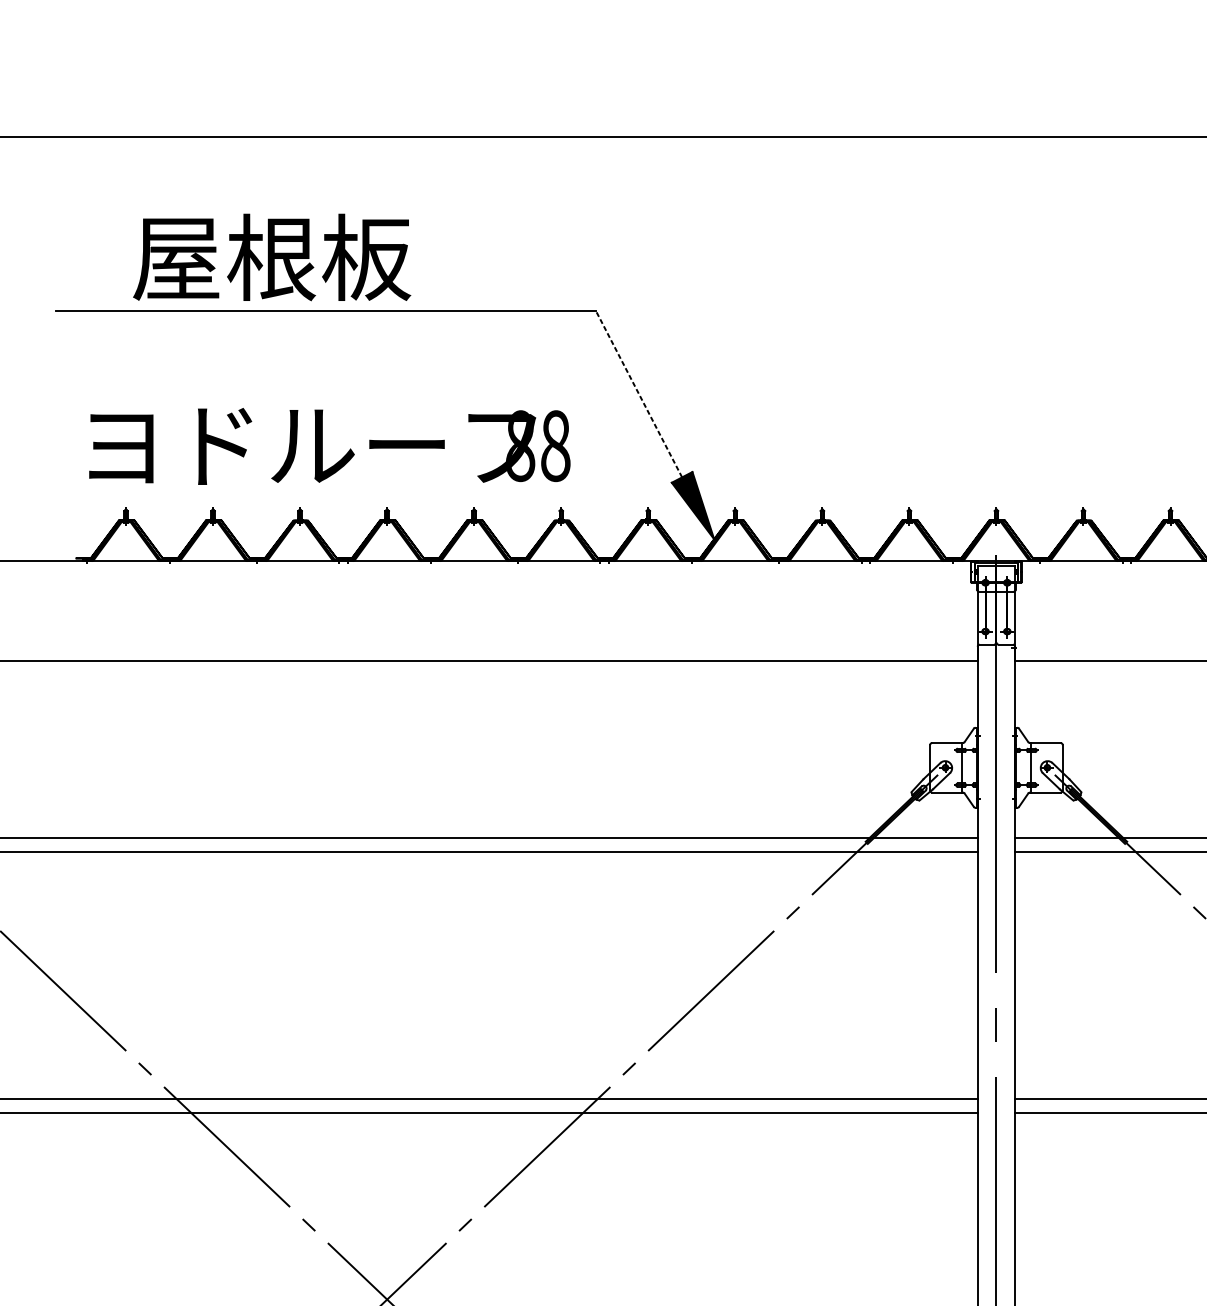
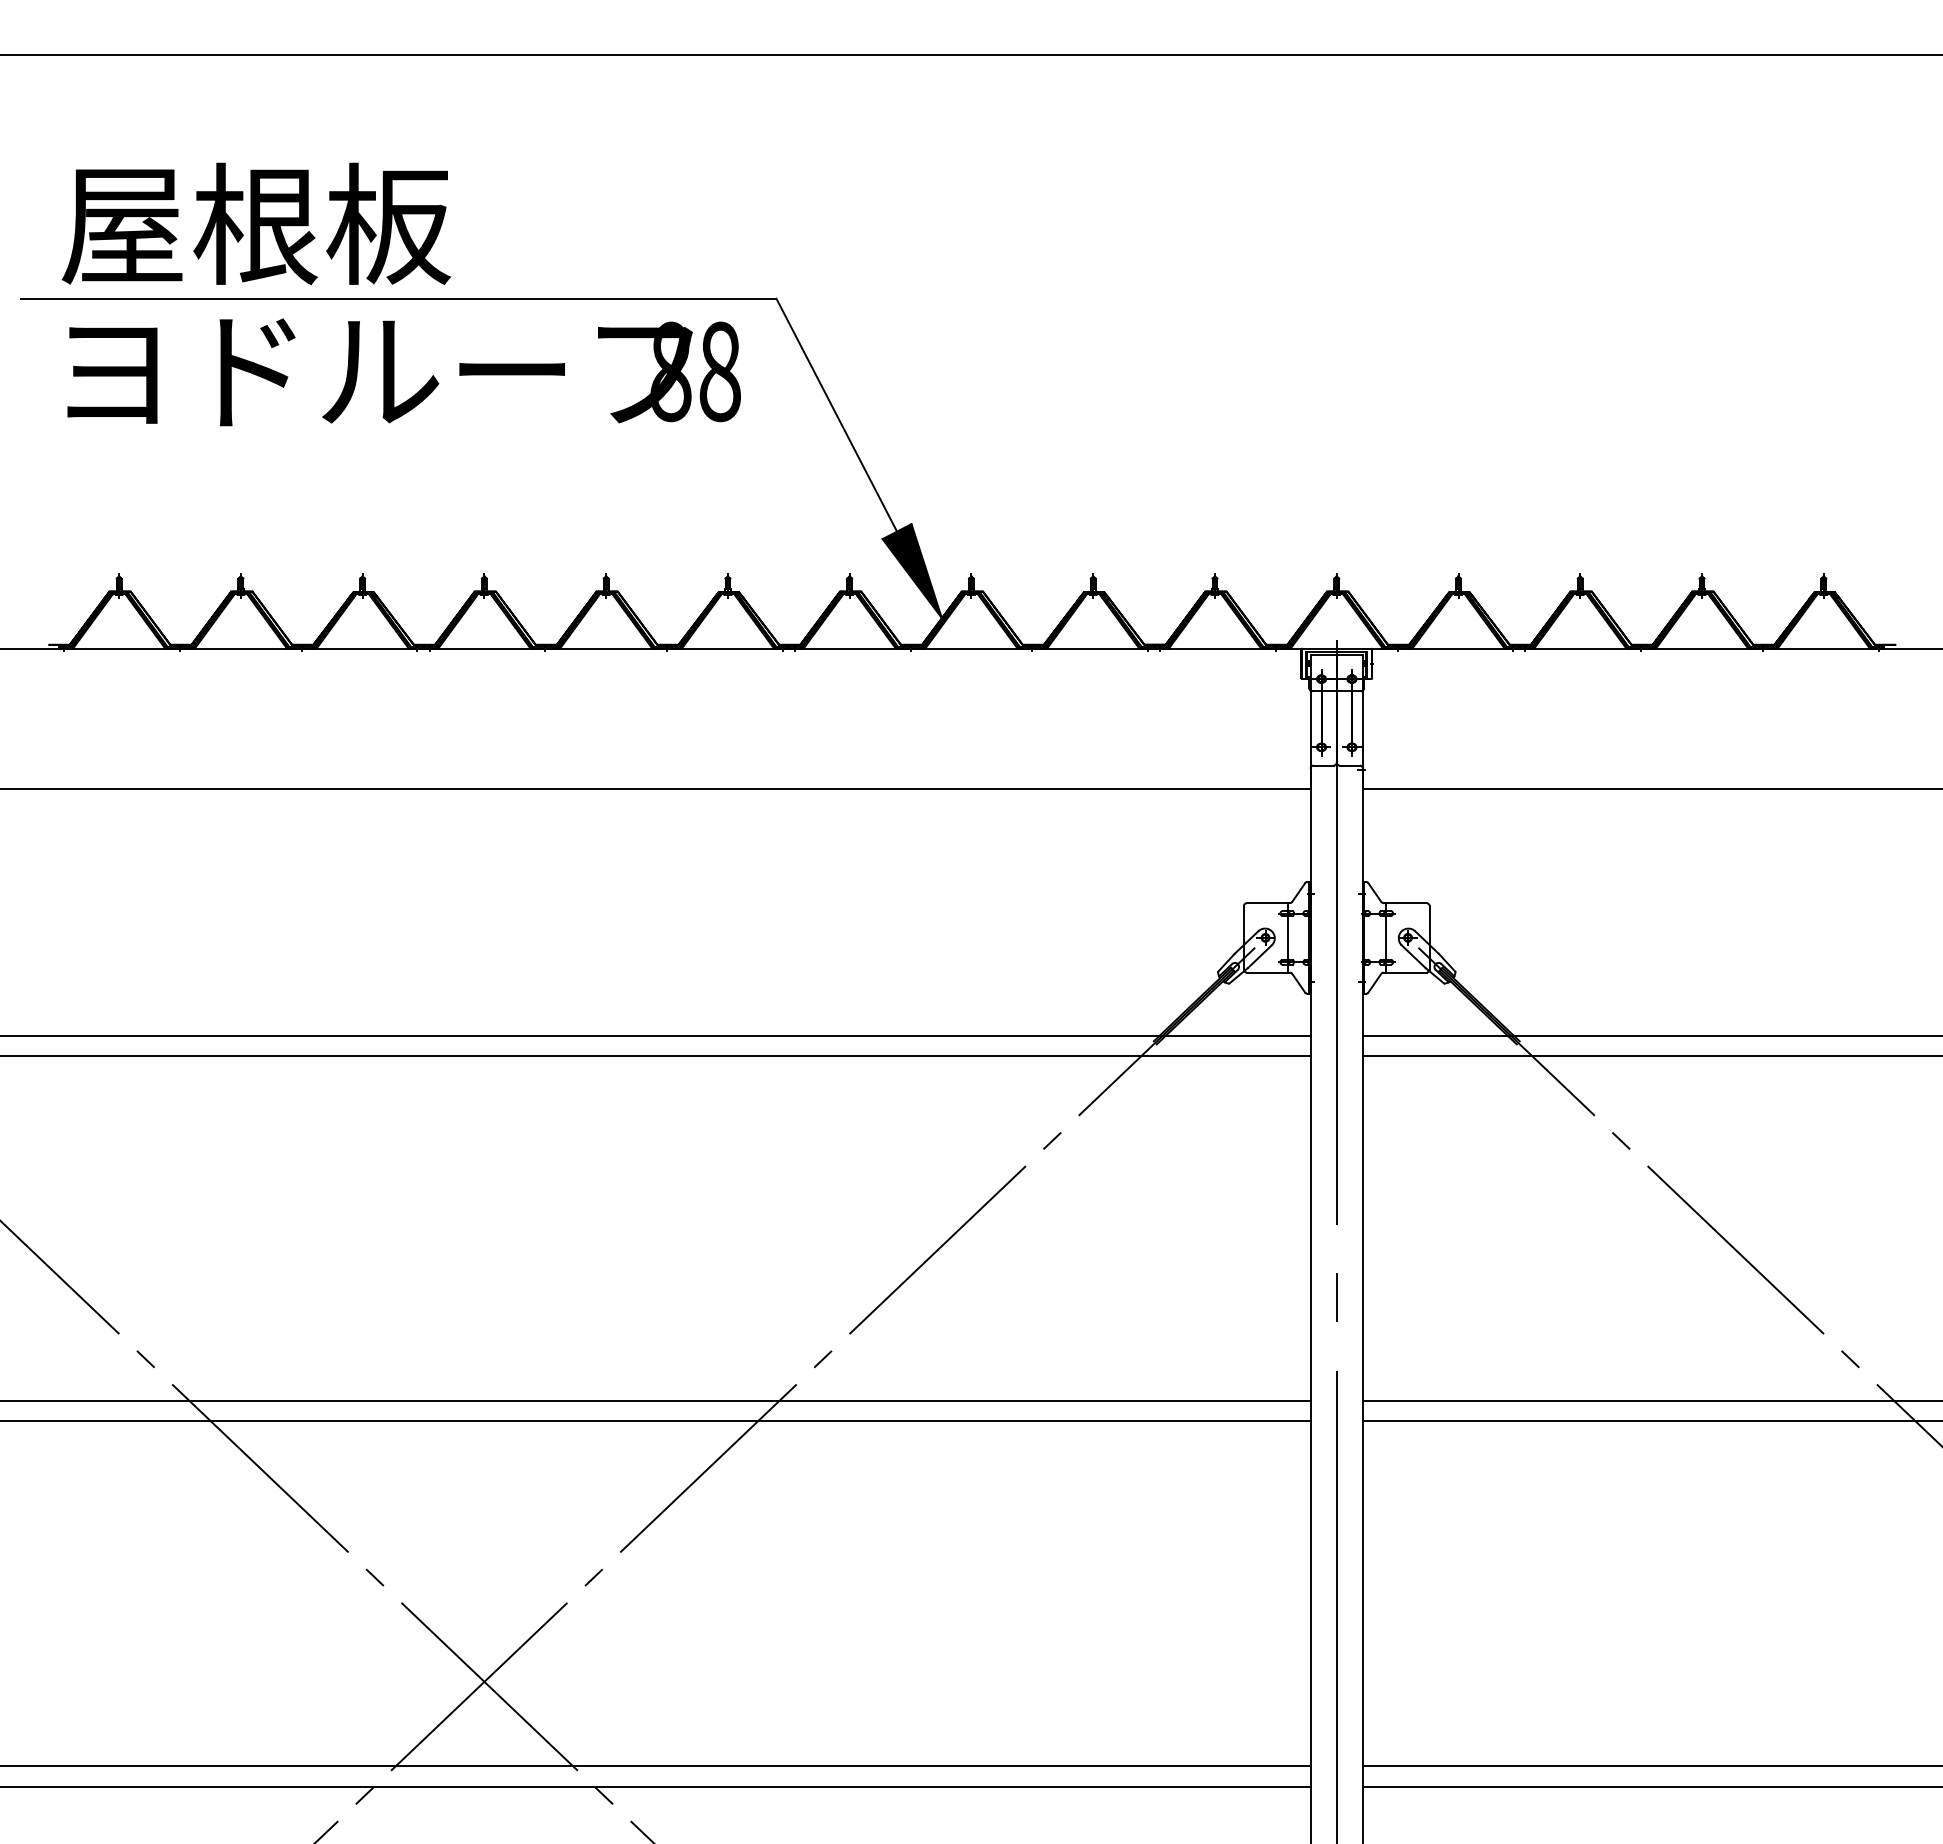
text: (271, 257) -> (255, 223), moved
line: (638, 393) -> (836, 414), dashed -> solid
text: (329, 446) -> (403, 372), moved

